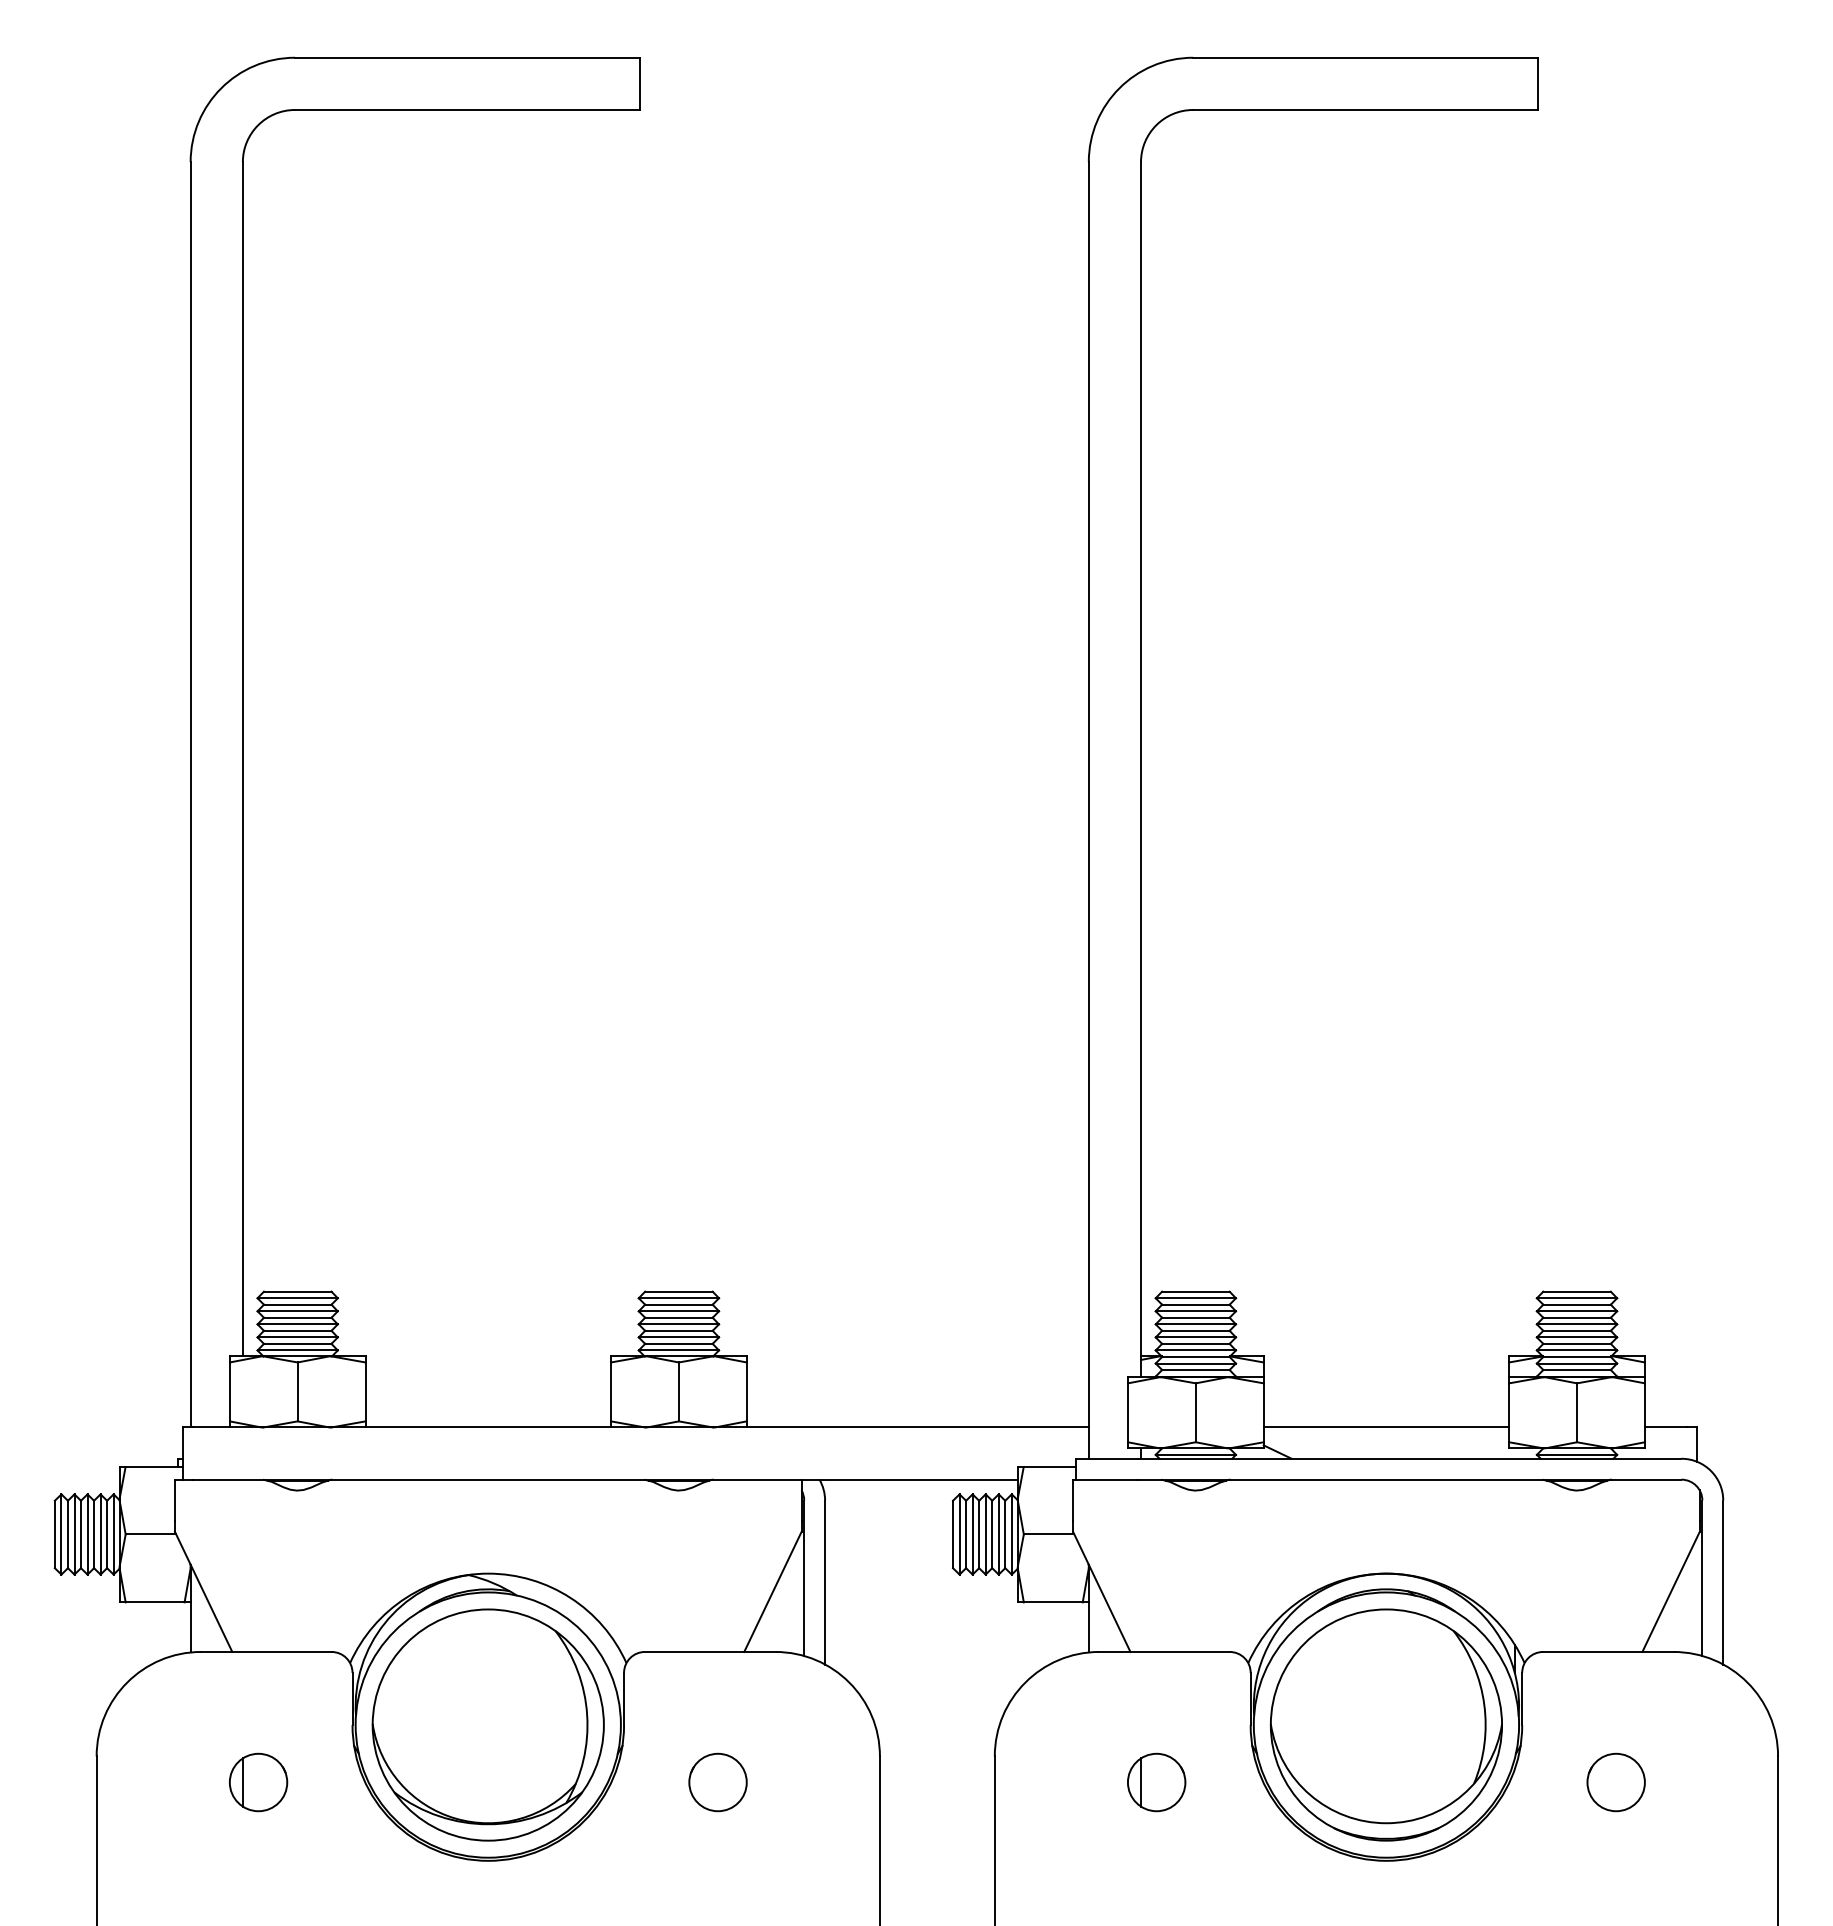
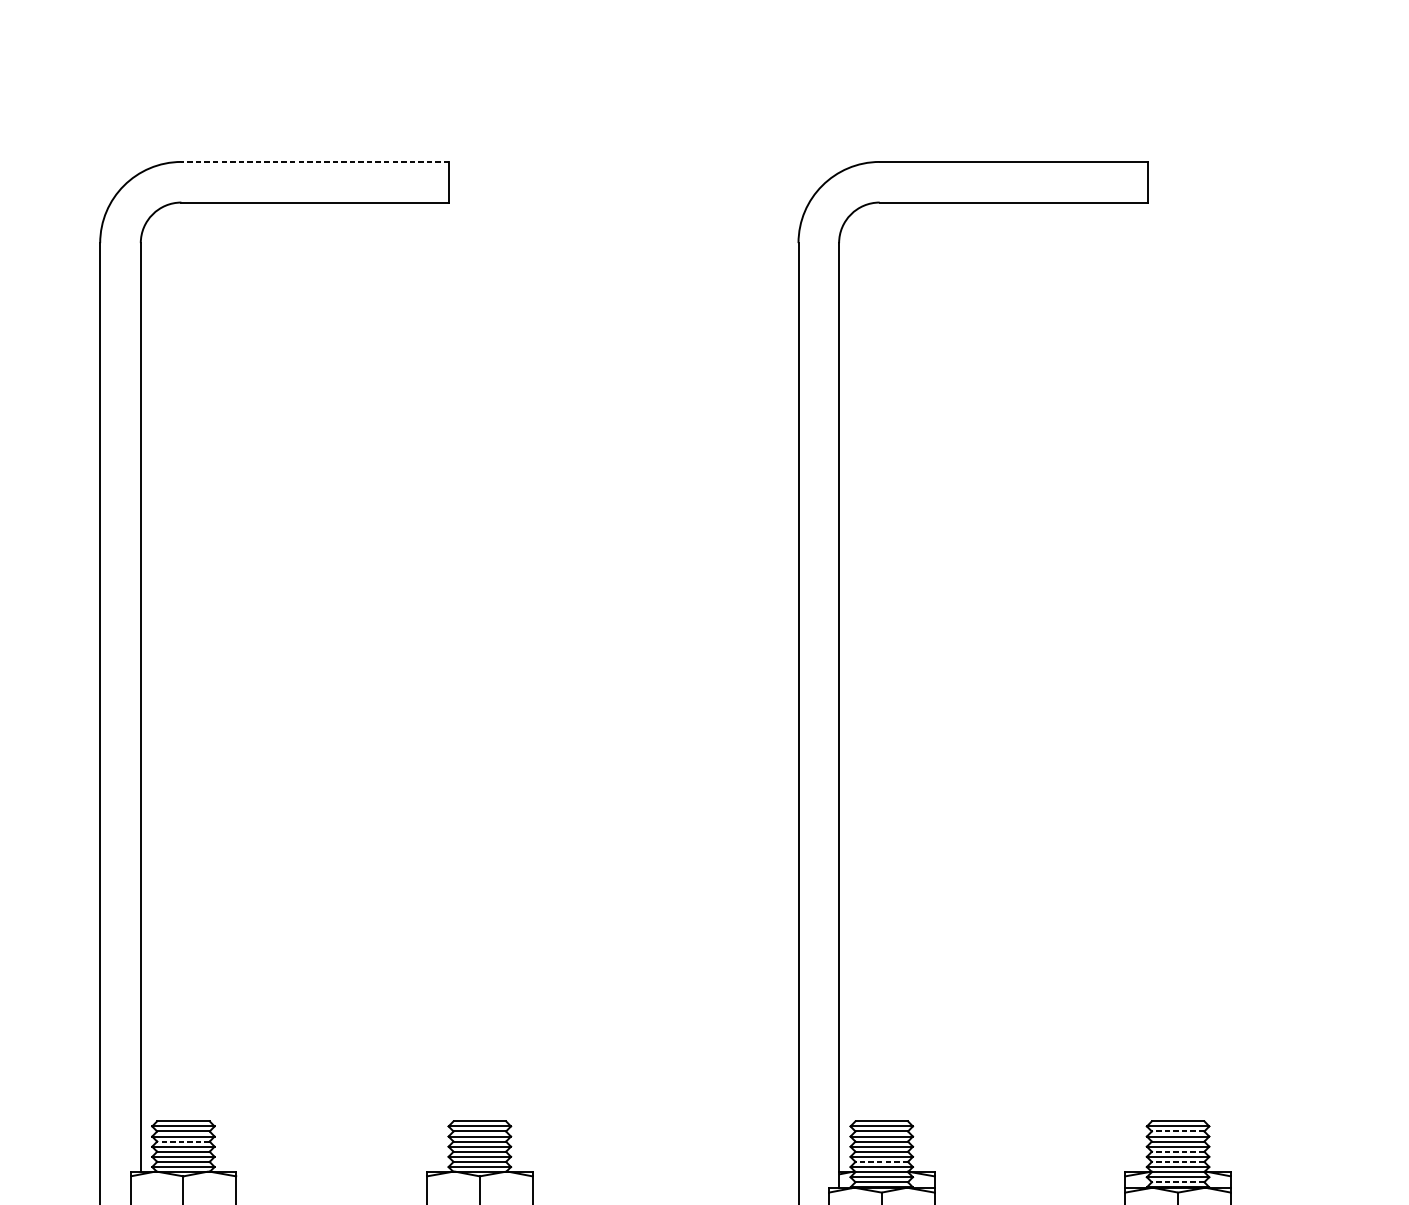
line: (466, 57) -> (314, 161), solid -> dashed
line: (1577, 1304) -> (1178, 1131), solid -> dashed
line: (297, 1317) -> (183, 1141), solid -> dashed
line: (1577, 1330) -> (1178, 1151), solid -> dashed
line: (1195, 1343) -> (881, 1161), solid -> dashed
line: (1577, 1343) -> (1178, 1161), solid -> dashed
line: (1577, 1369) -> (1178, 1181), solid -> dashed

